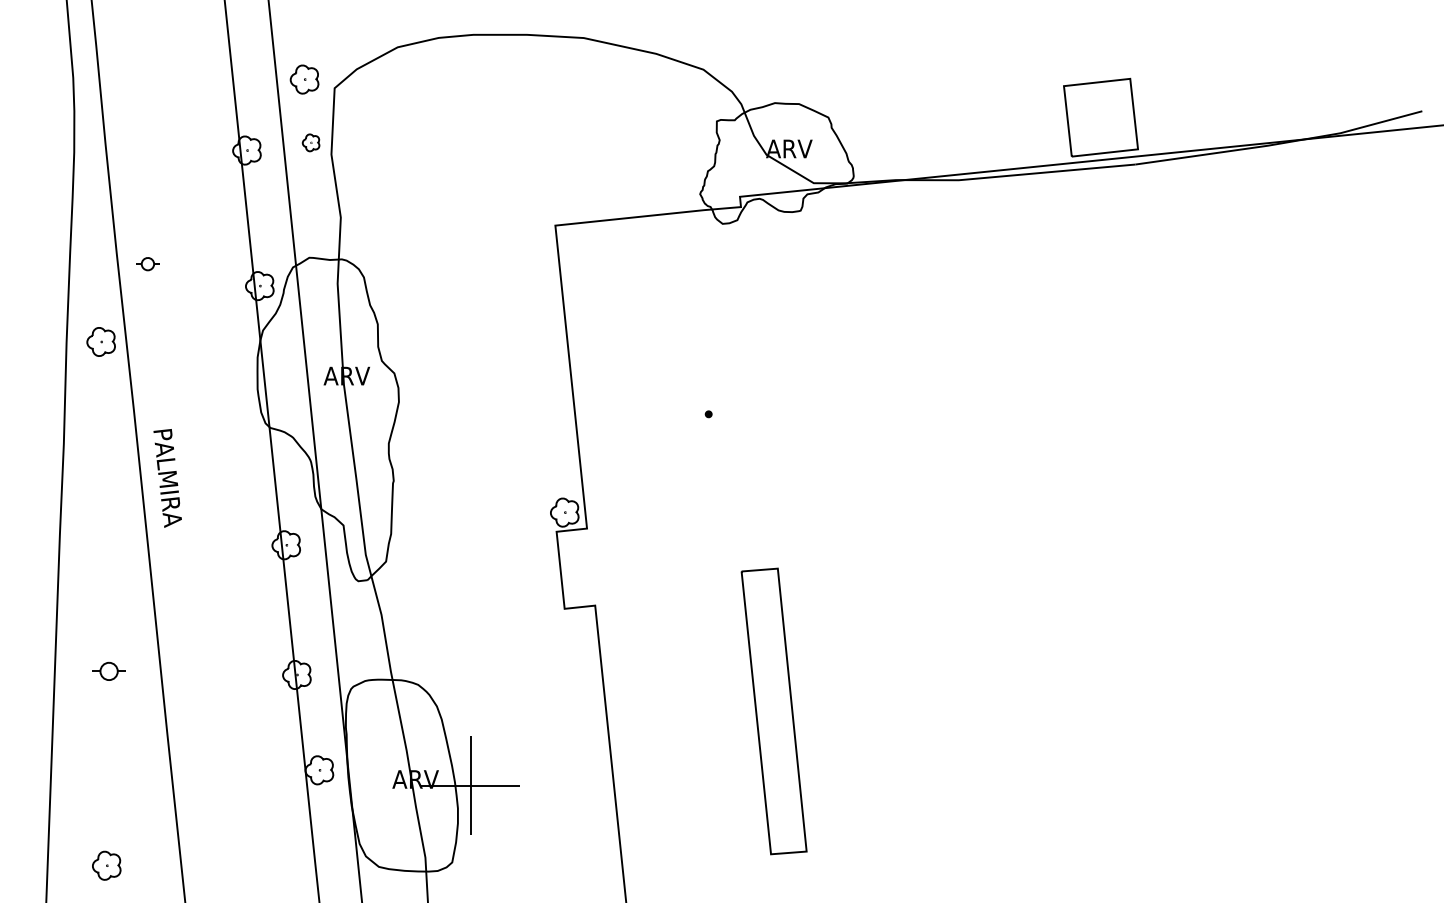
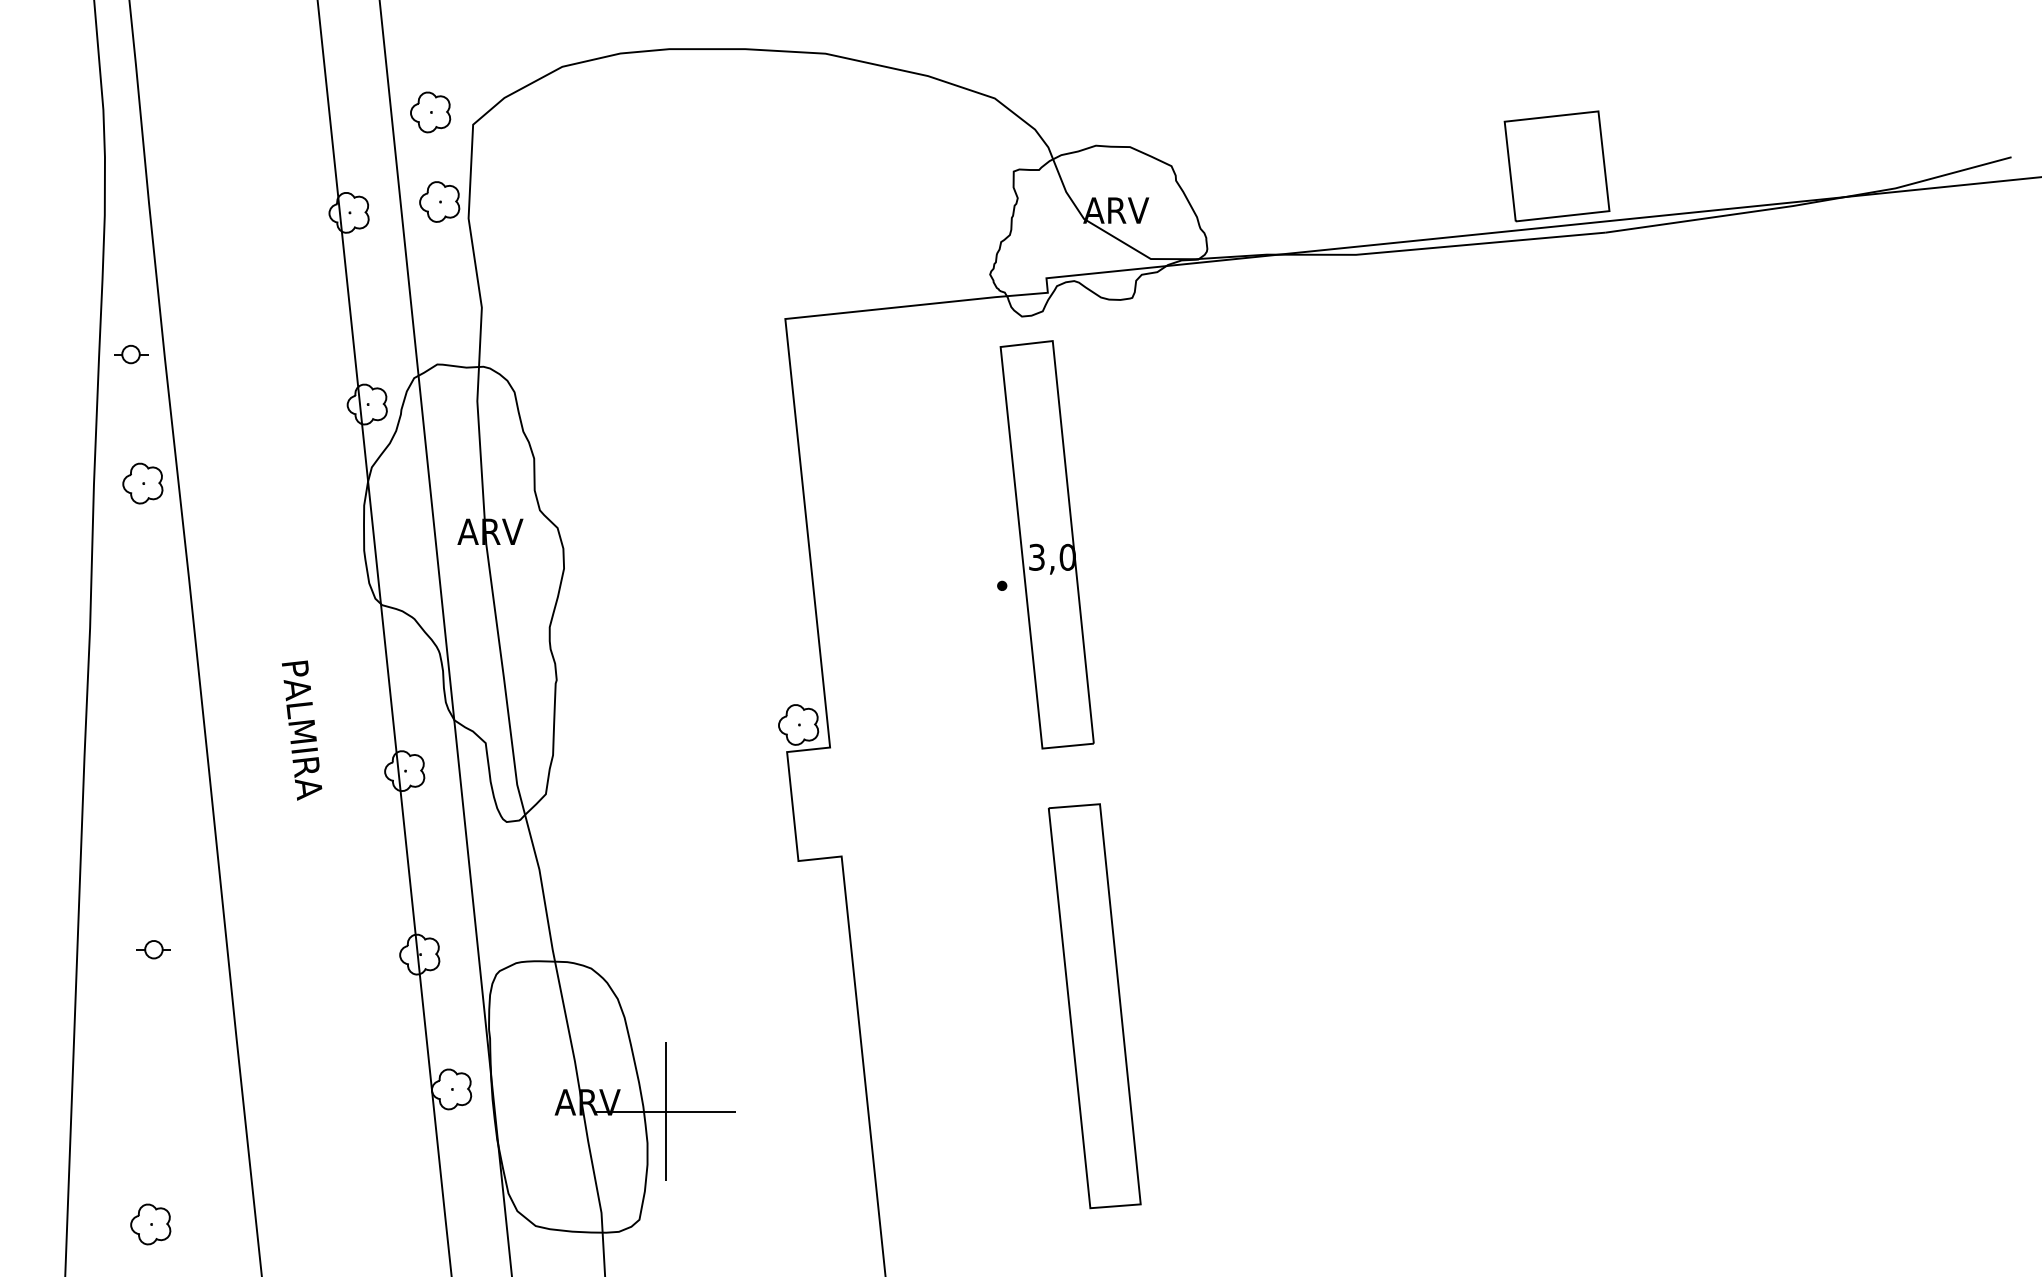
part: (310, 142) -> (439, 201), size x1.67
part: (148, 264) -> (131, 354), moved
part: (740, 385) -> (1046, 544), added
text: (168, 478) -> (302, 730), moved
part: (108, 671) -> (153, 949), size x0.71

